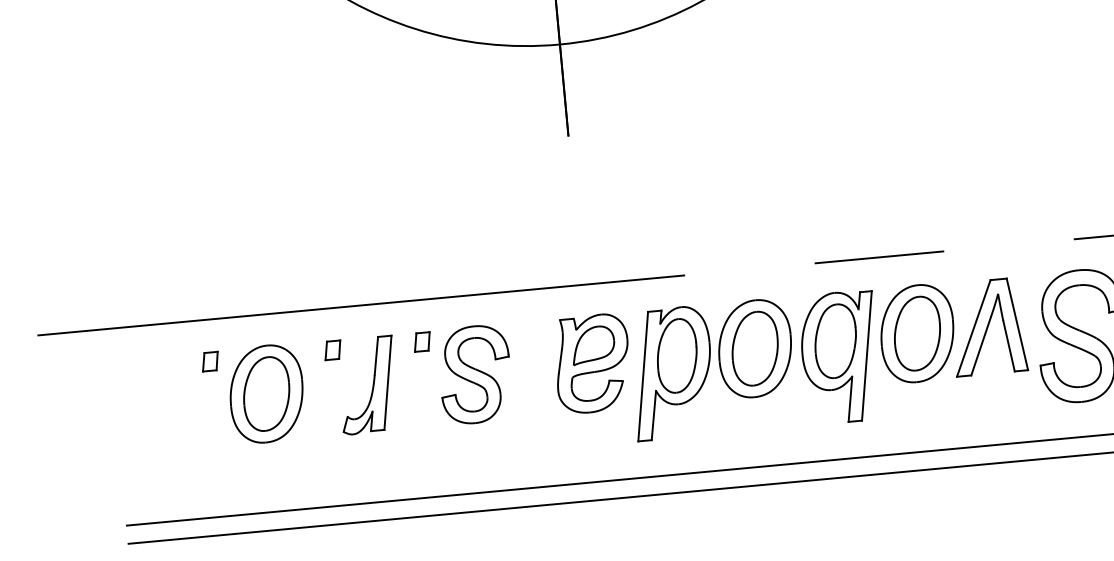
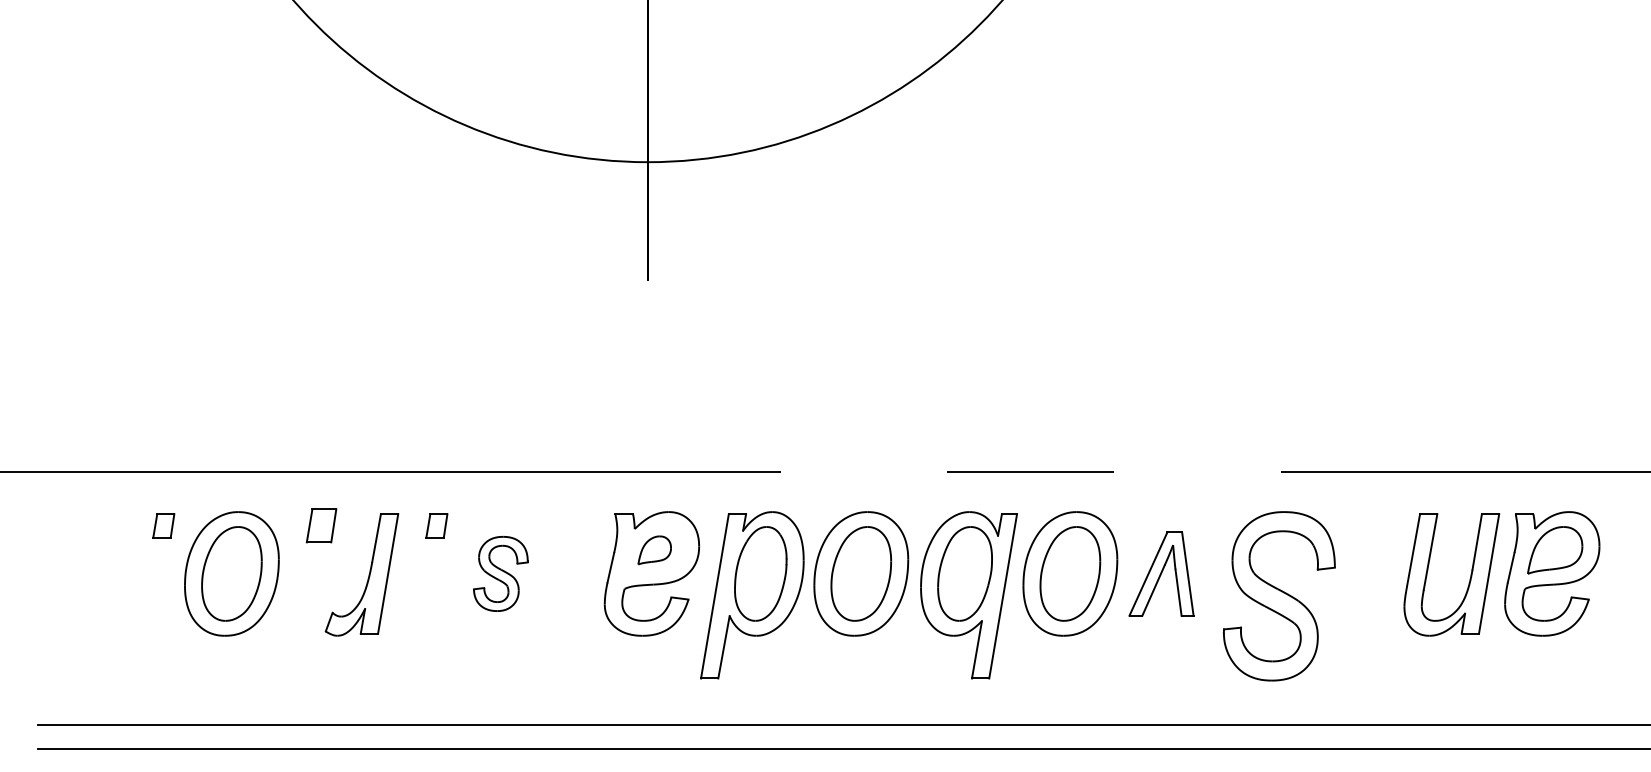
part: (988, 326) -> (1161, 573), size x0.7
part: (592, 345) -> (654, 550), size x0.6
part: (332, 349) -> (321, 525), size x1.4
part: (475, 374) -> (500, 573), size x0.6

